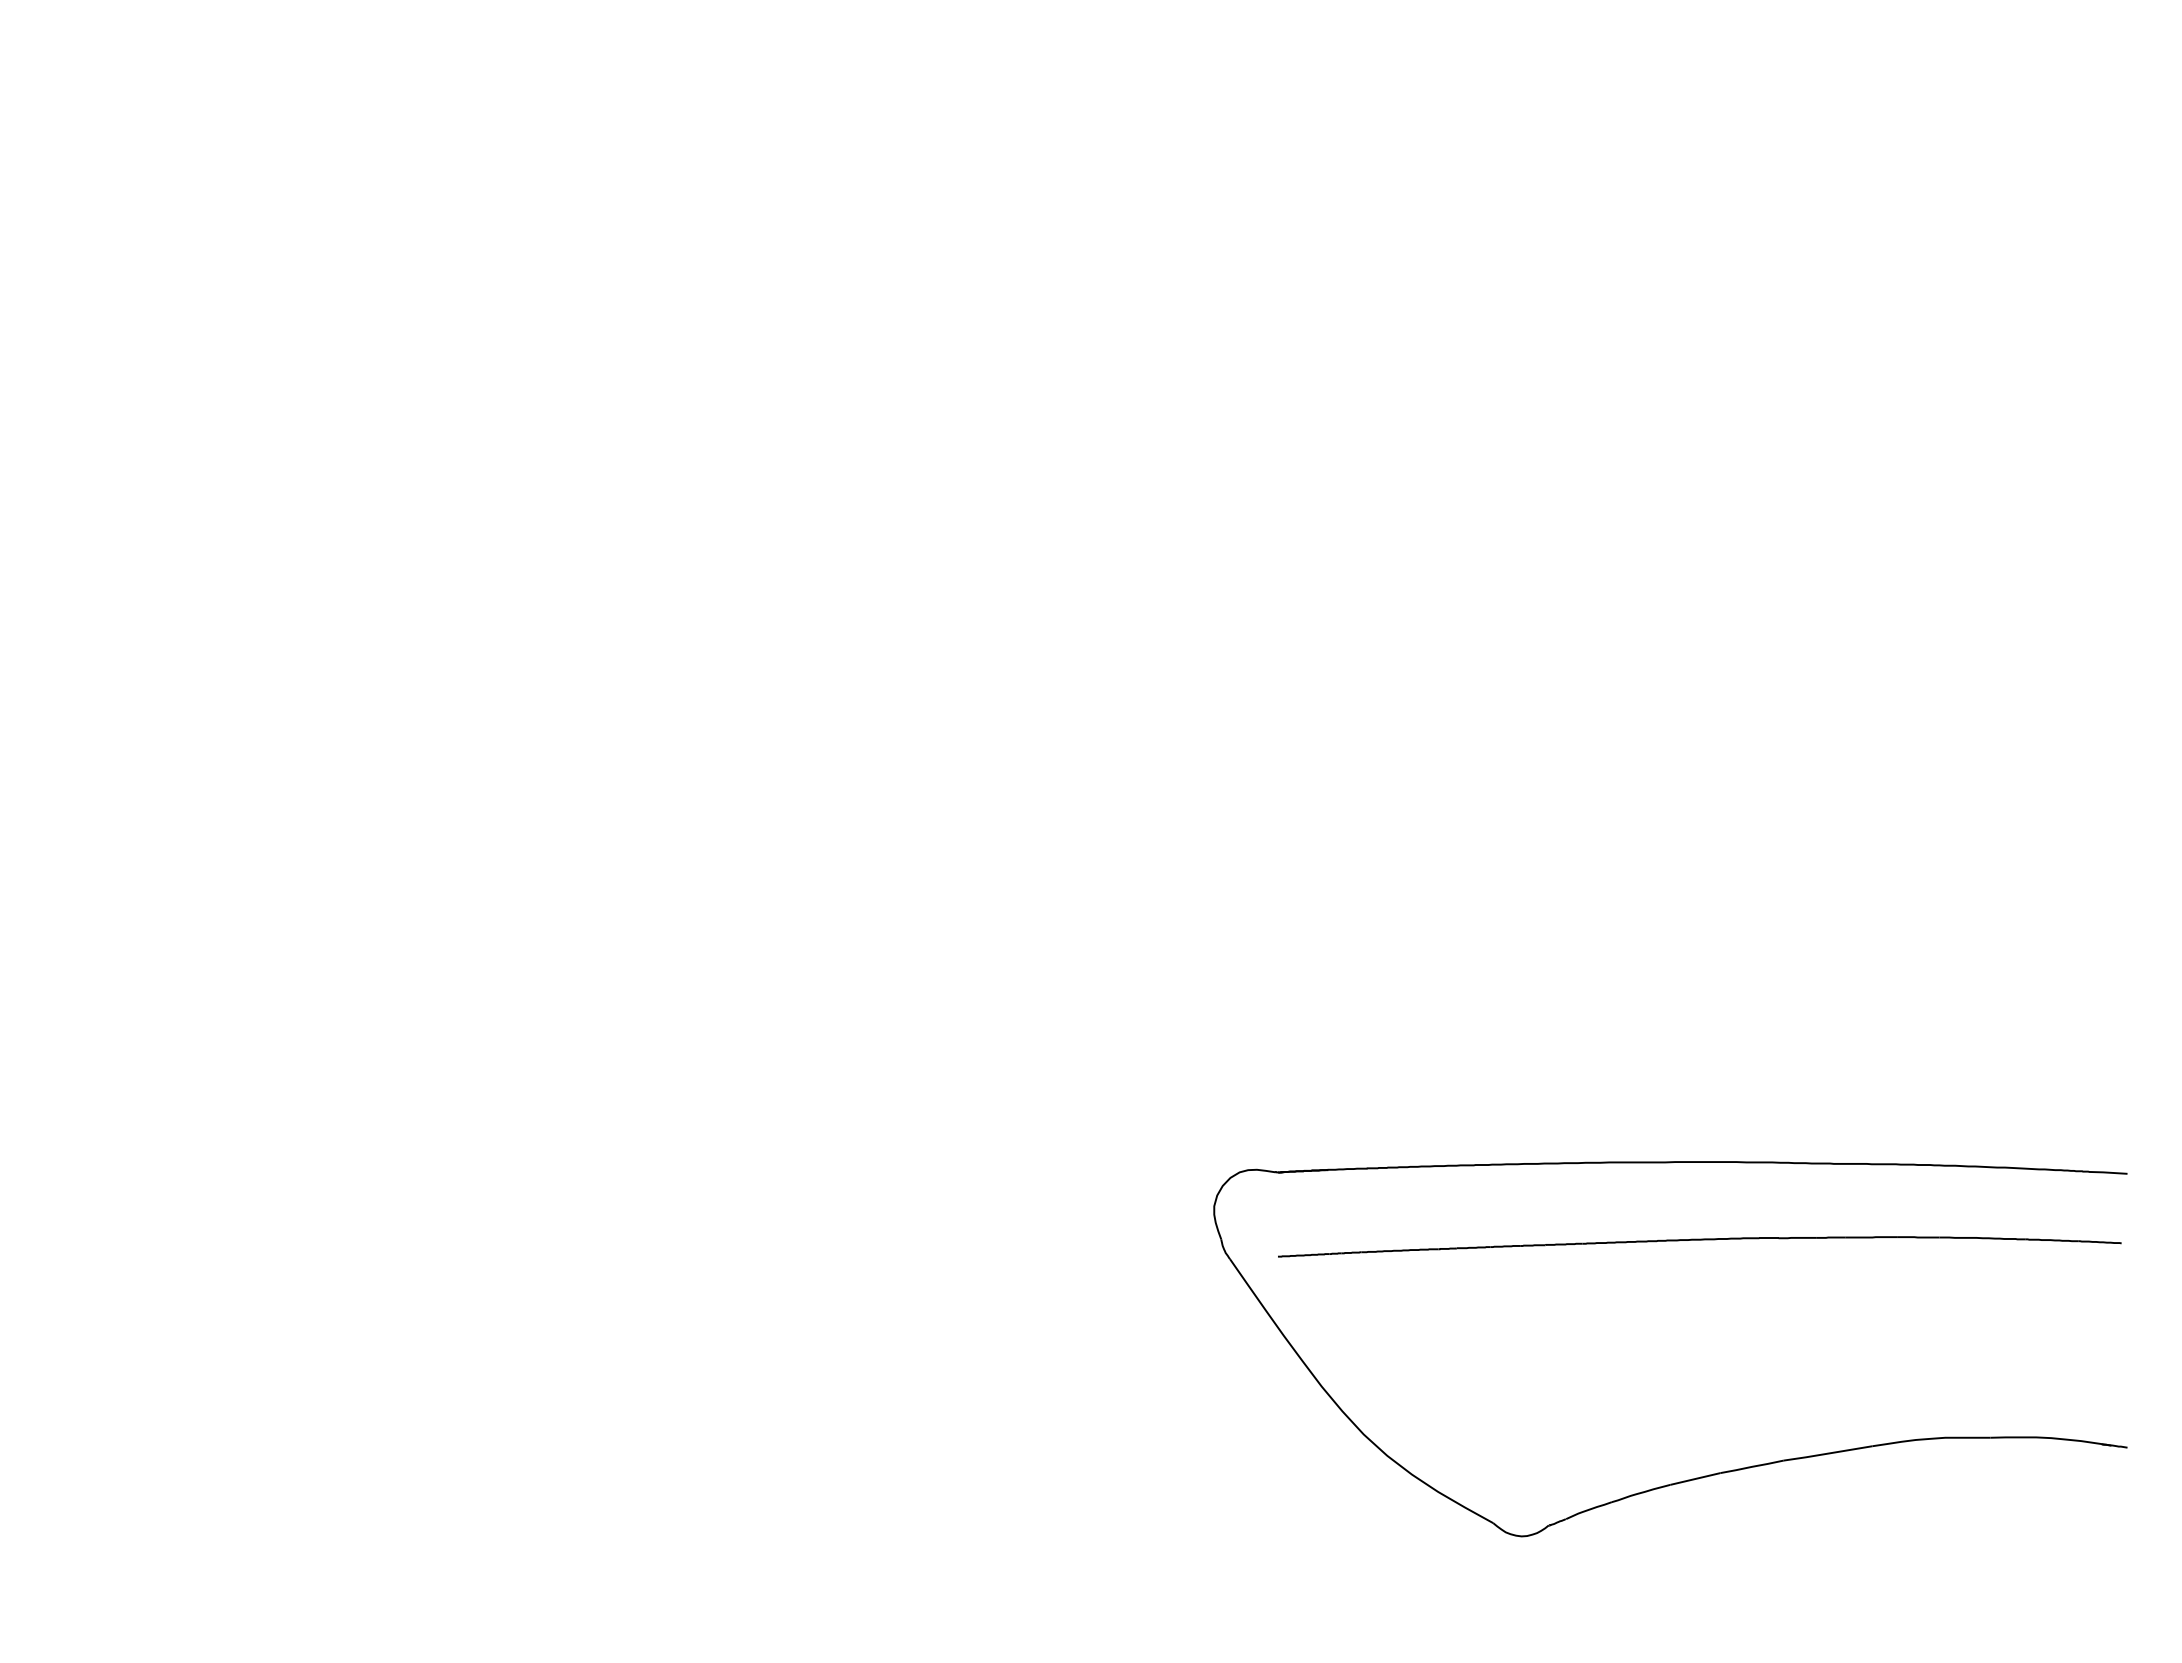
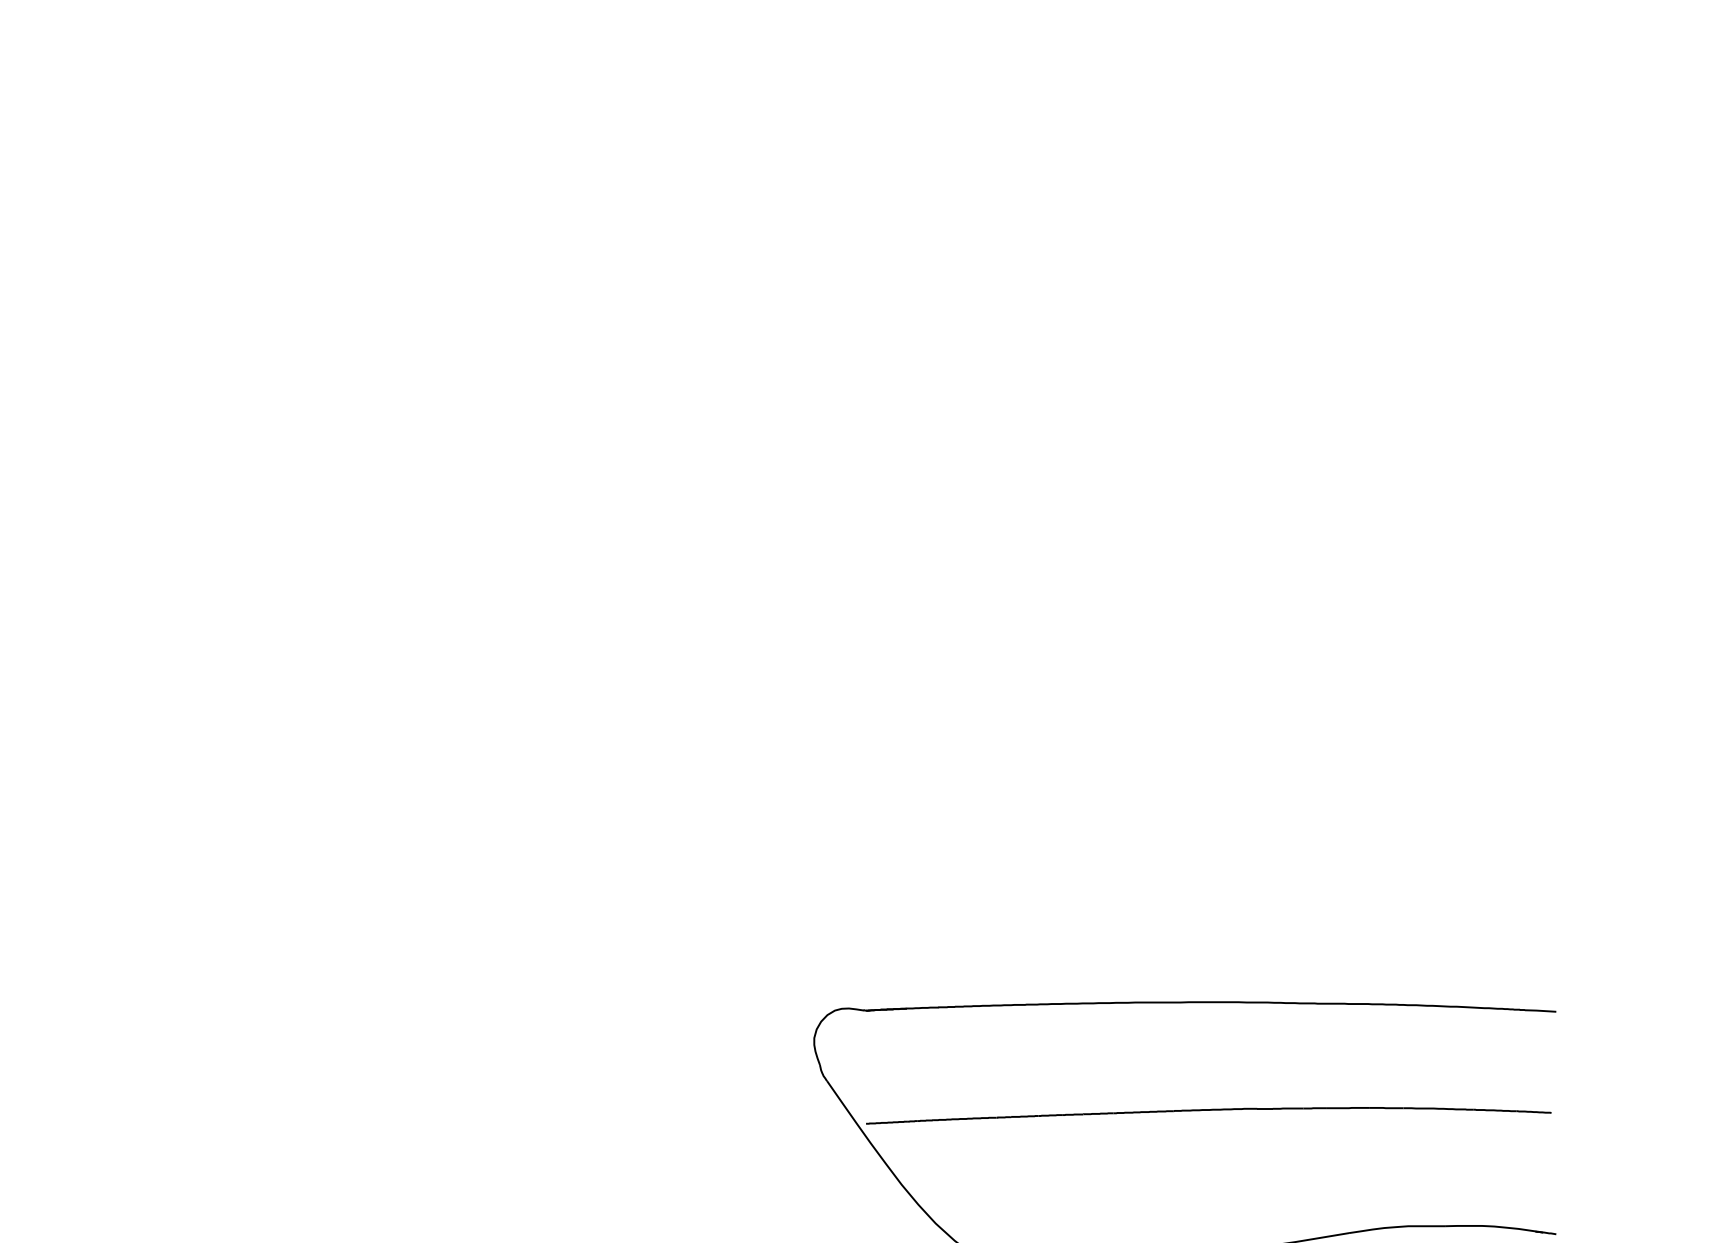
part: (1699, 1246) -> (1208, 1115), moved

